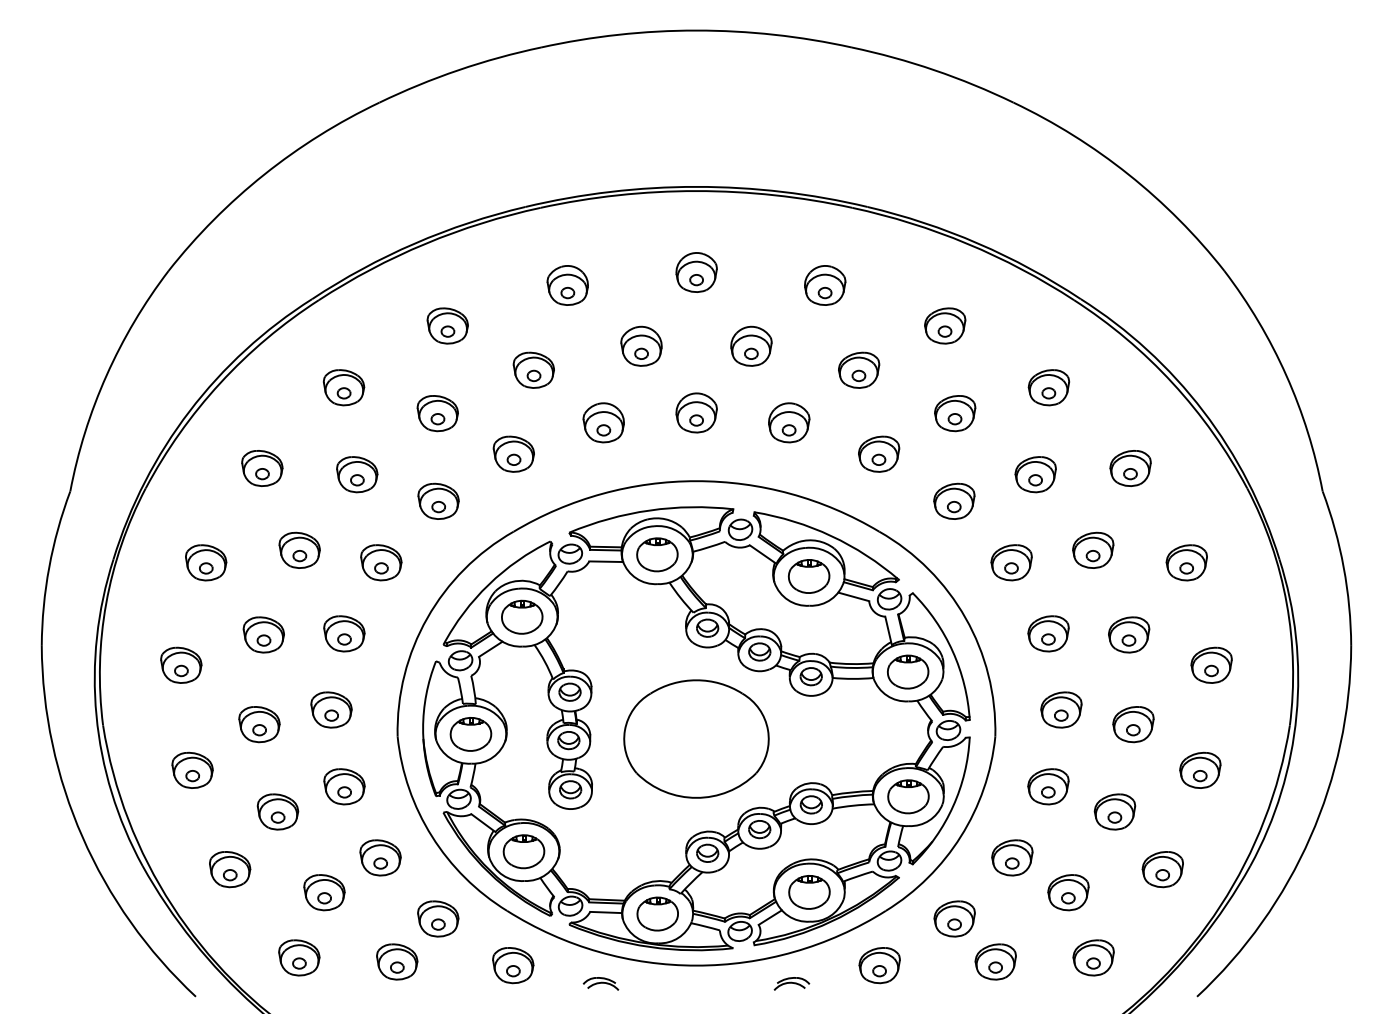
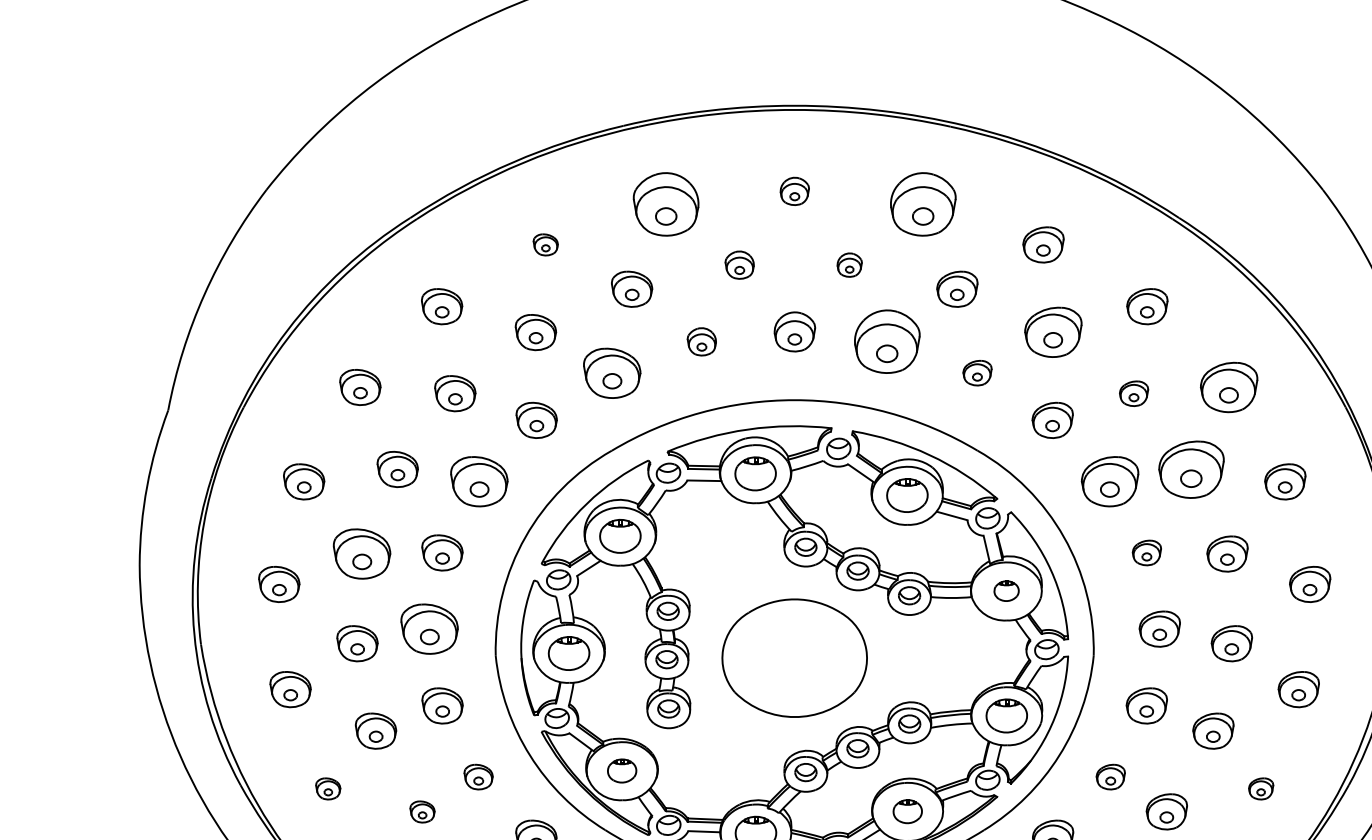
part: (696, 272) -> (794, 191), size x0.7
part: (567, 285) -> (665, 204), size x1.6
part: (825, 285) -> (923, 204), size x1.6
part: (447, 325) -> (545, 244), size x0.6
part: (641, 345) -> (739, 264), size x0.7
part: (751, 345) -> (849, 264), size x0.6
part: (955, 413) -> (1053, 332), size x1.4
part: (603, 422) -> (701, 341), size x0.7
part: (789, 422) -> (887, 341), size x1.6
part: (513, 453) -> (611, 372), size x1.4
part: (879, 453) -> (977, 372), size x0.7
part: (1130, 468) -> (1228, 387), size x1.4
part: (1035, 474) -> (1133, 393), size x0.7
part: (1093, 549) -> (1191, 468), size x1.6
part: (381, 562) -> (479, 481), size x1.4
part: (1011, 562) -> (1109, 481), size x1.4
part: (1048, 633) -> (1146, 552), size x0.7
part: (263, 634) -> (361, 553), size x1.4
part: (908, 671) -> (1006, 590), size x0.6
part: (331, 709) -> (429, 628), size x1.4
part: (523, 851) -> (621, 770), size x0.7
part: (380, 857) -> (478, 776), size x0.7
part: (1012, 857) -> (1110, 776), size x0.7
part: (230, 869) -> (328, 788), size x0.6
part: (1162, 869) -> (1260, 788), size x0.6
part: (324, 892) -> (422, 811), size x0.6
part: (809, 892) -> (907, 811), size x0.7

